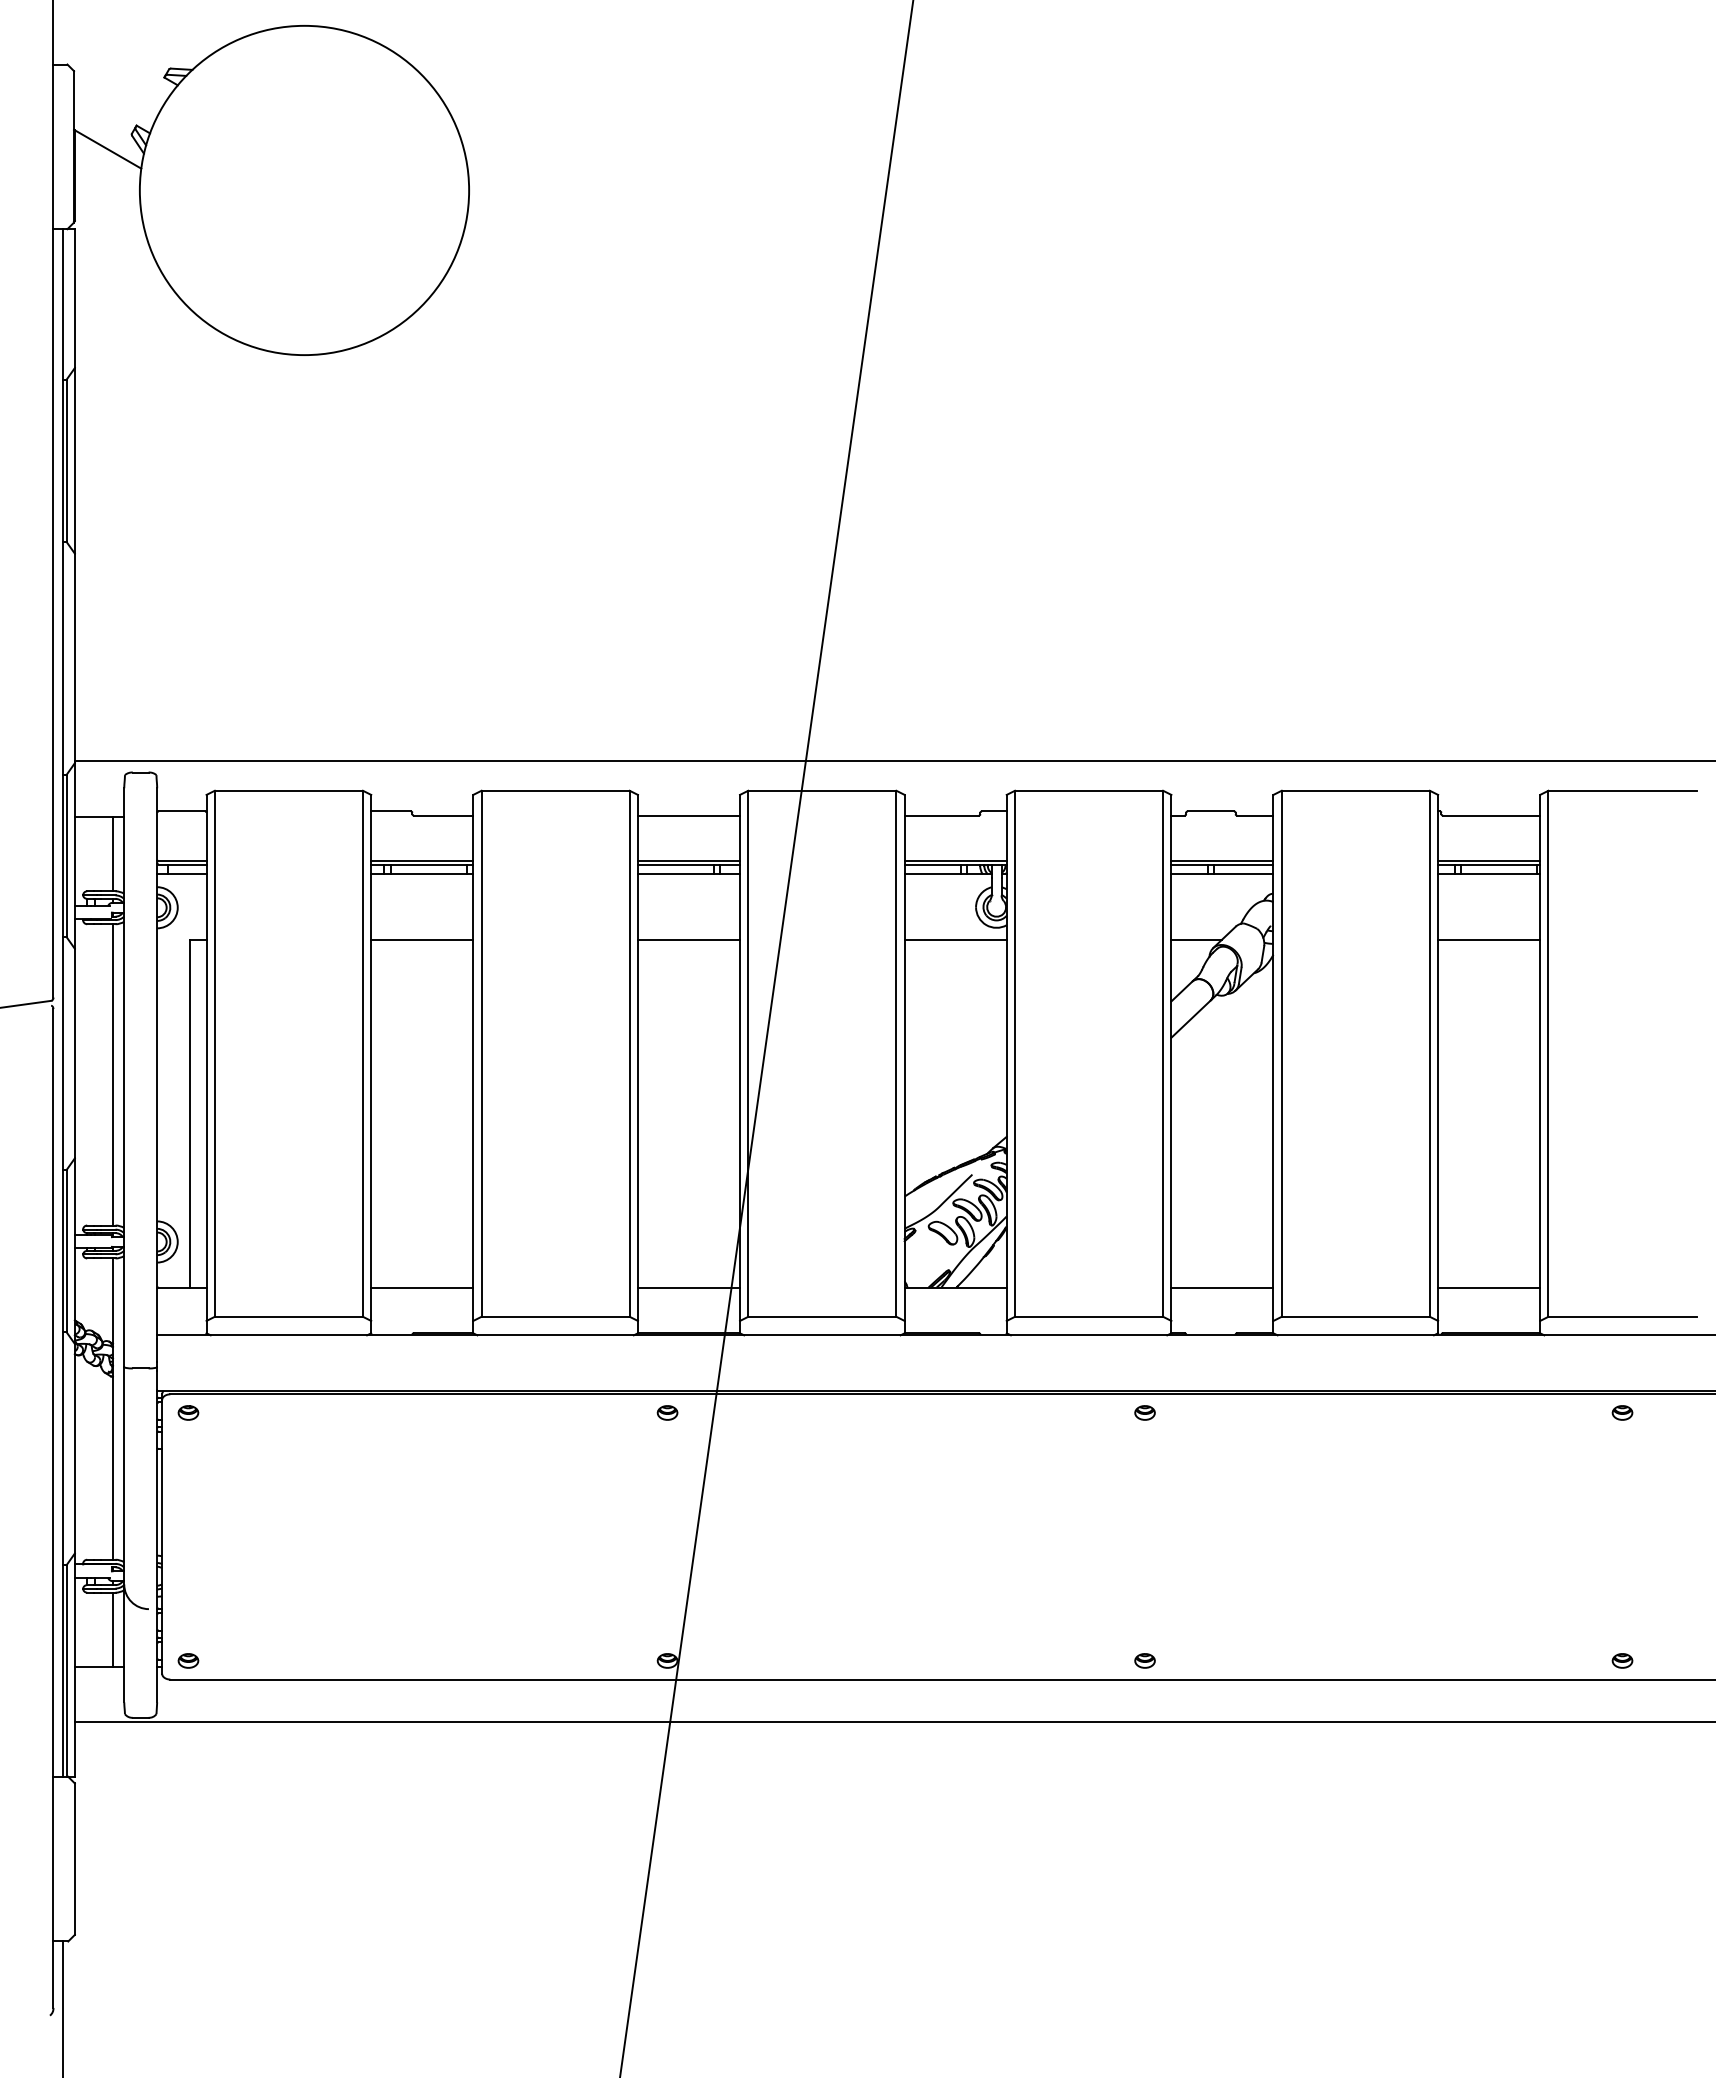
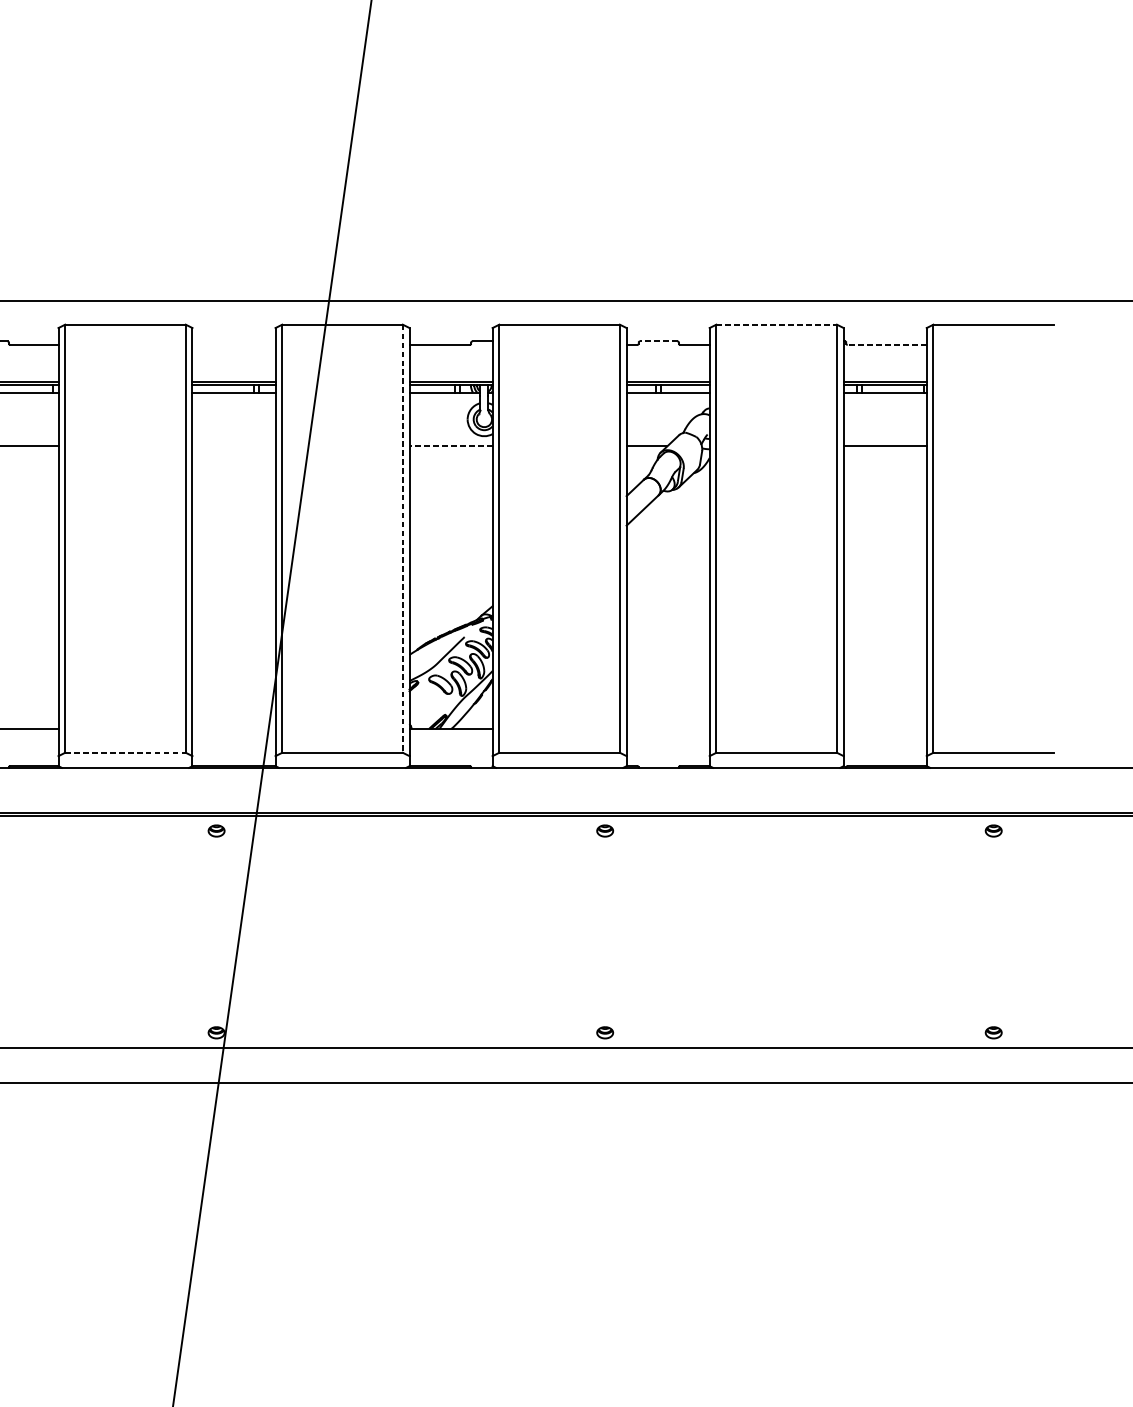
line: (1356, 790) -> (777, 324), solid -> dashed
line: (1210, 811) -> (658, 341), solid -> dashed
line: (688, 815) -> (233, 344), removed
line: (1491, 815) -> (887, 344), solid -> dashed
line: (688, 940) -> (233, 446), removed
line: (955, 940) -> (450, 446), solid -> dashed
line: (896, 1054) -> (402, 539), solid -> dashed
line: (688, 1287) -> (233, 728), removed
line: (1222, 1287) -> (668, 728), removed
line: (1489, 1287) -> (885, 728), removed
line: (556, 1316) -> (126, 752), solid -> dashed

